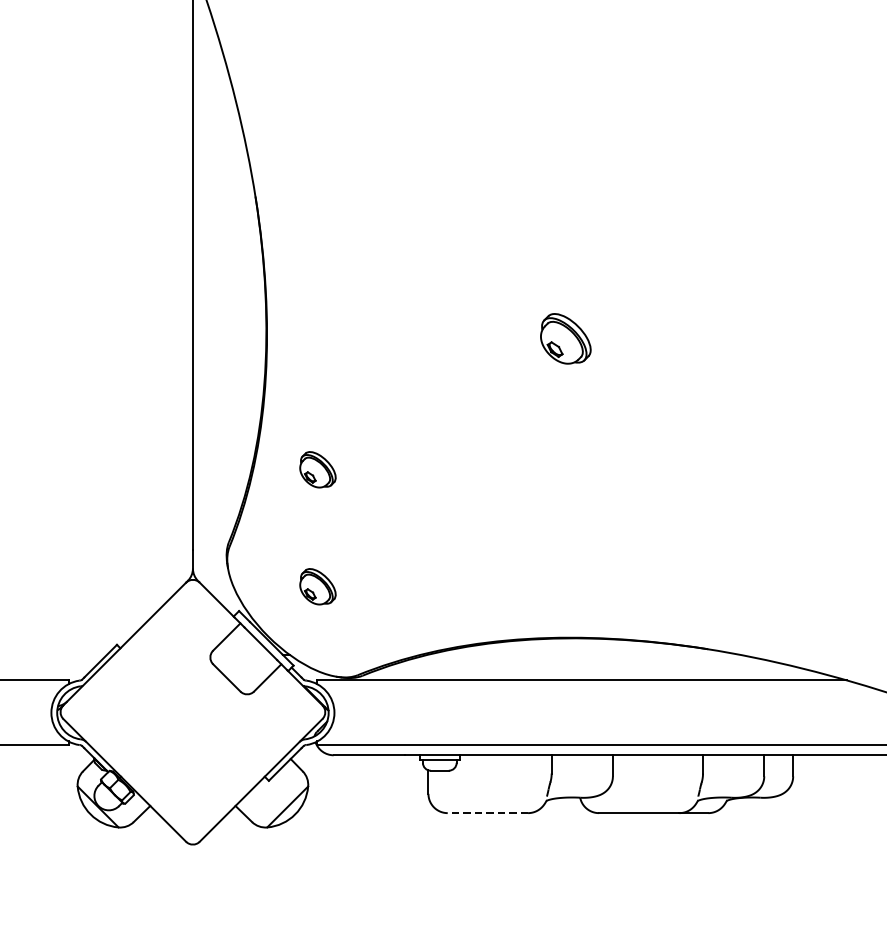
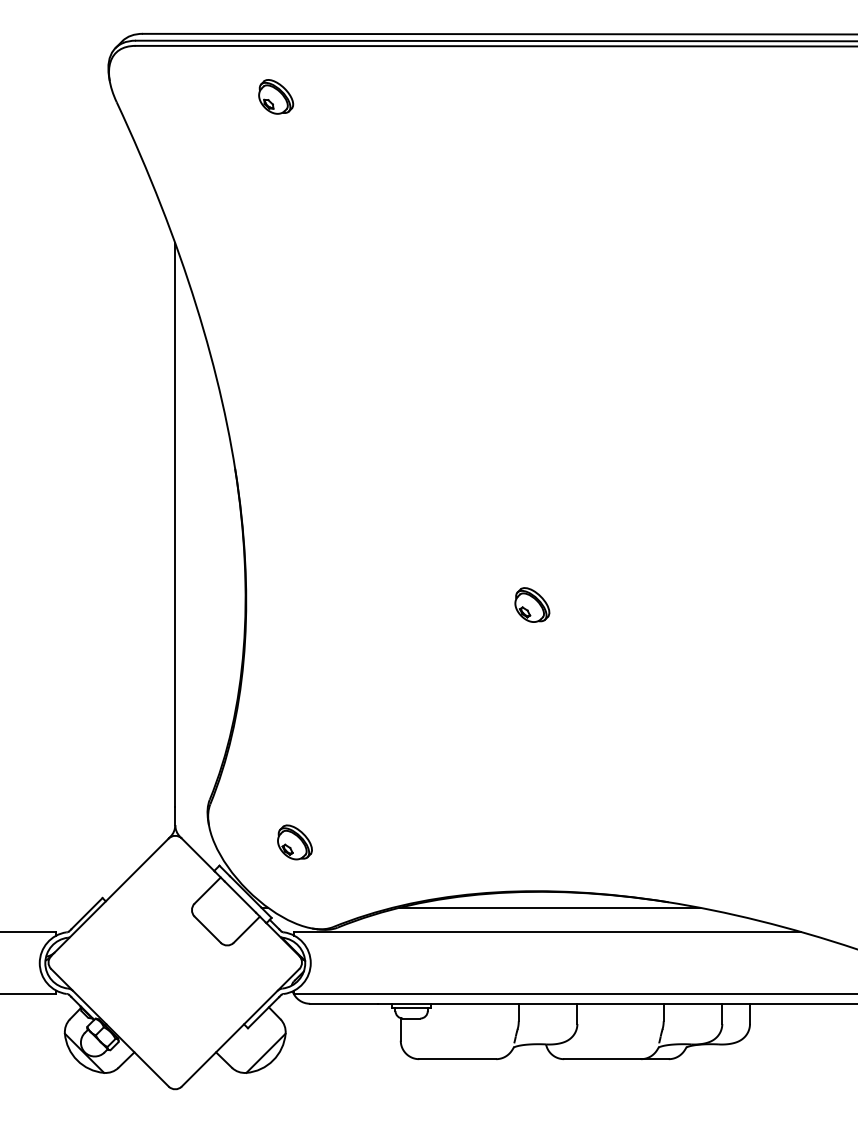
part: (566, 338) -> (532, 604), size x0.71
part: (317, 469) -> (294, 730), removed
line: (583, 654) -> (549, 907), added
line: (487, 813) -> (457, 1059), dashed -> solid

